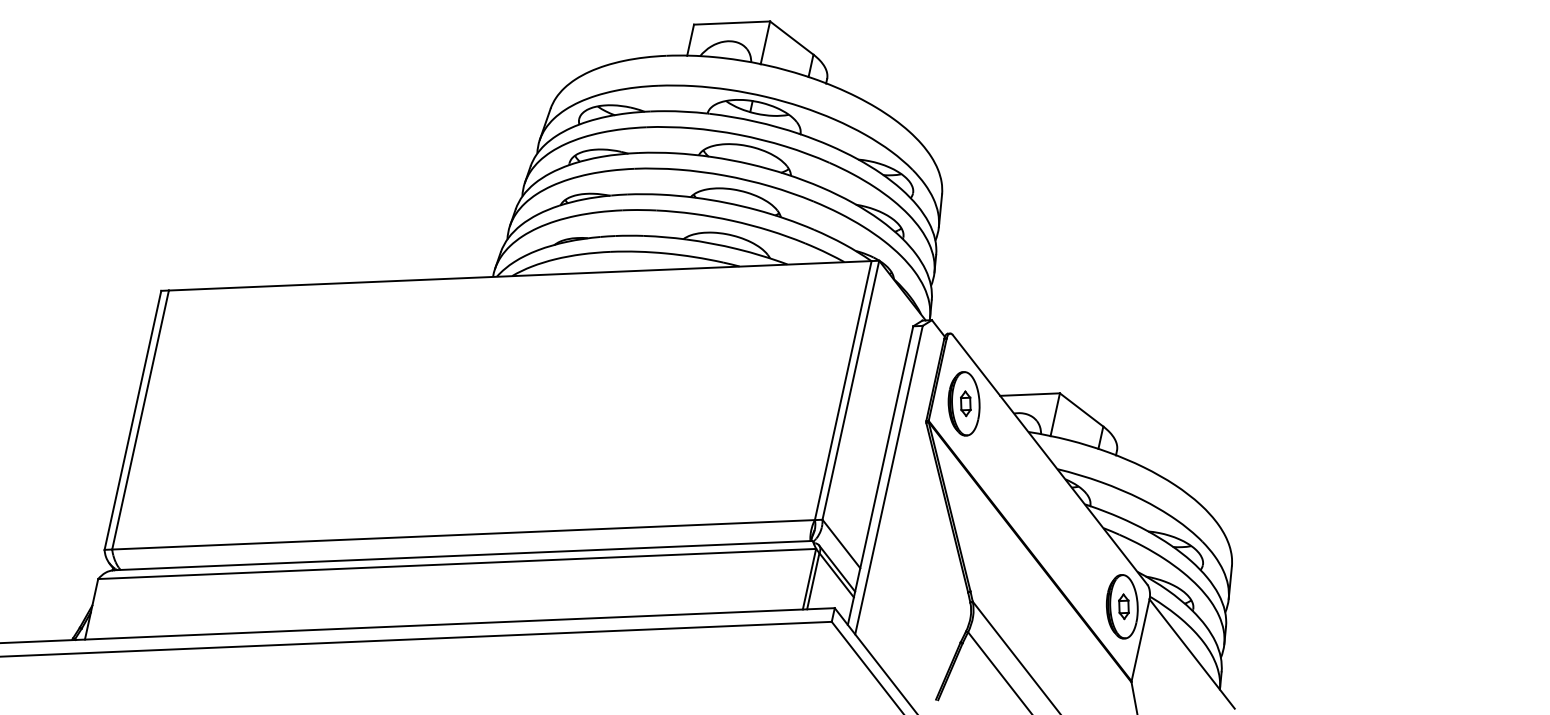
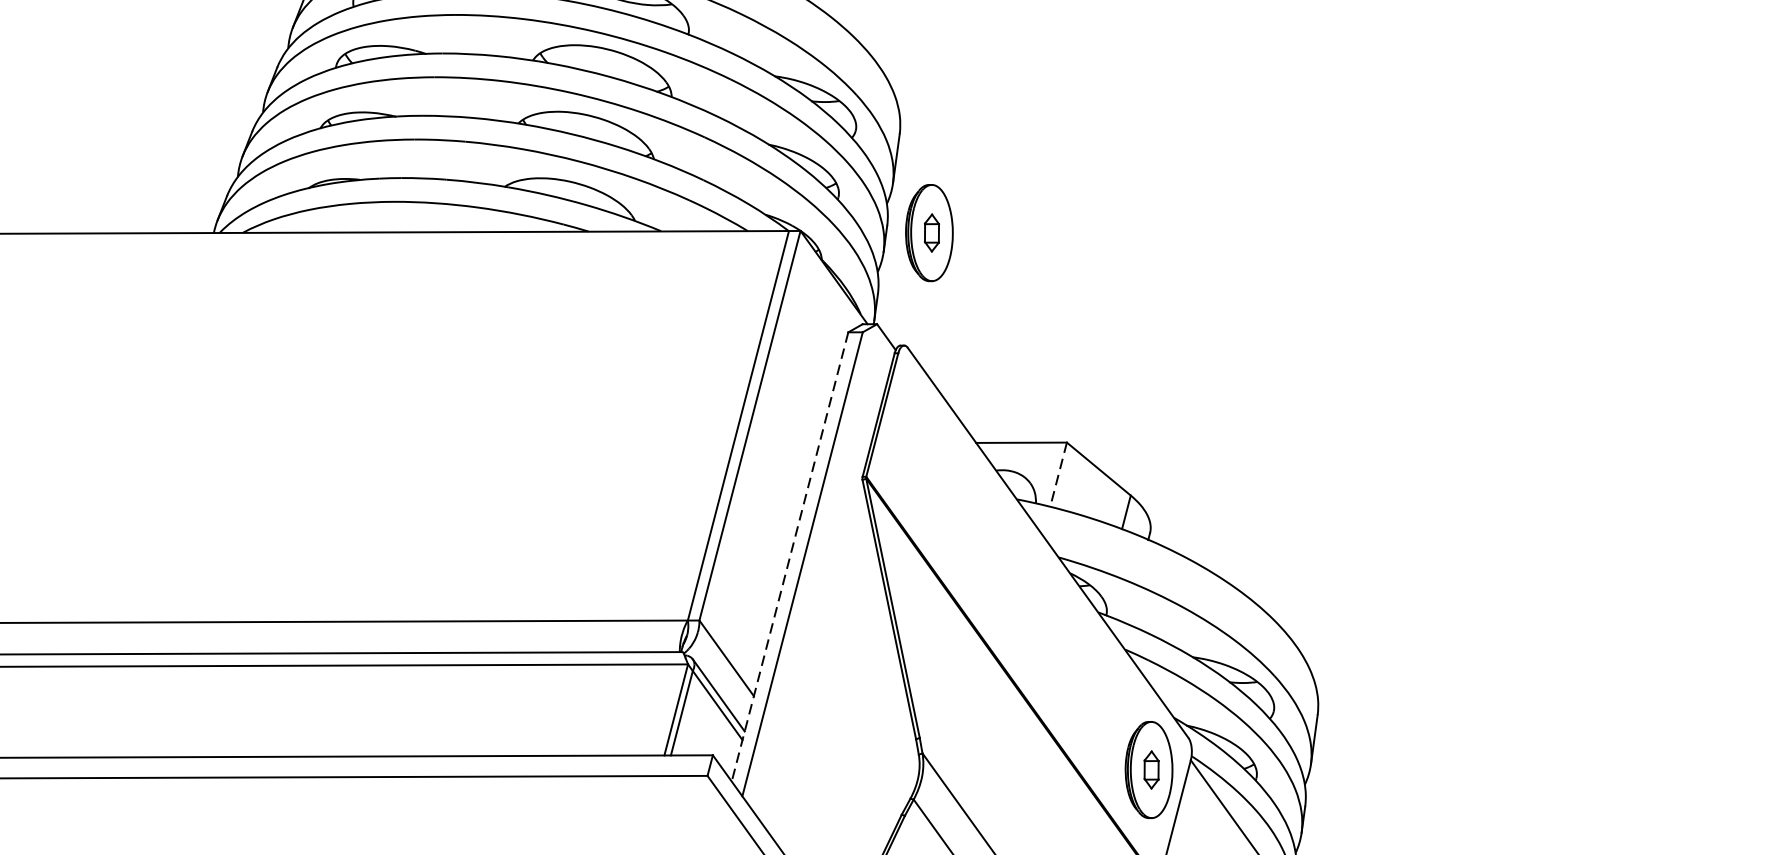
part: (963, 403) -> (928, 232), moved
line: (1055, 414) -> (1058, 474), solid -> dashed
line: (880, 475) -> (789, 556), solid -> dashed

